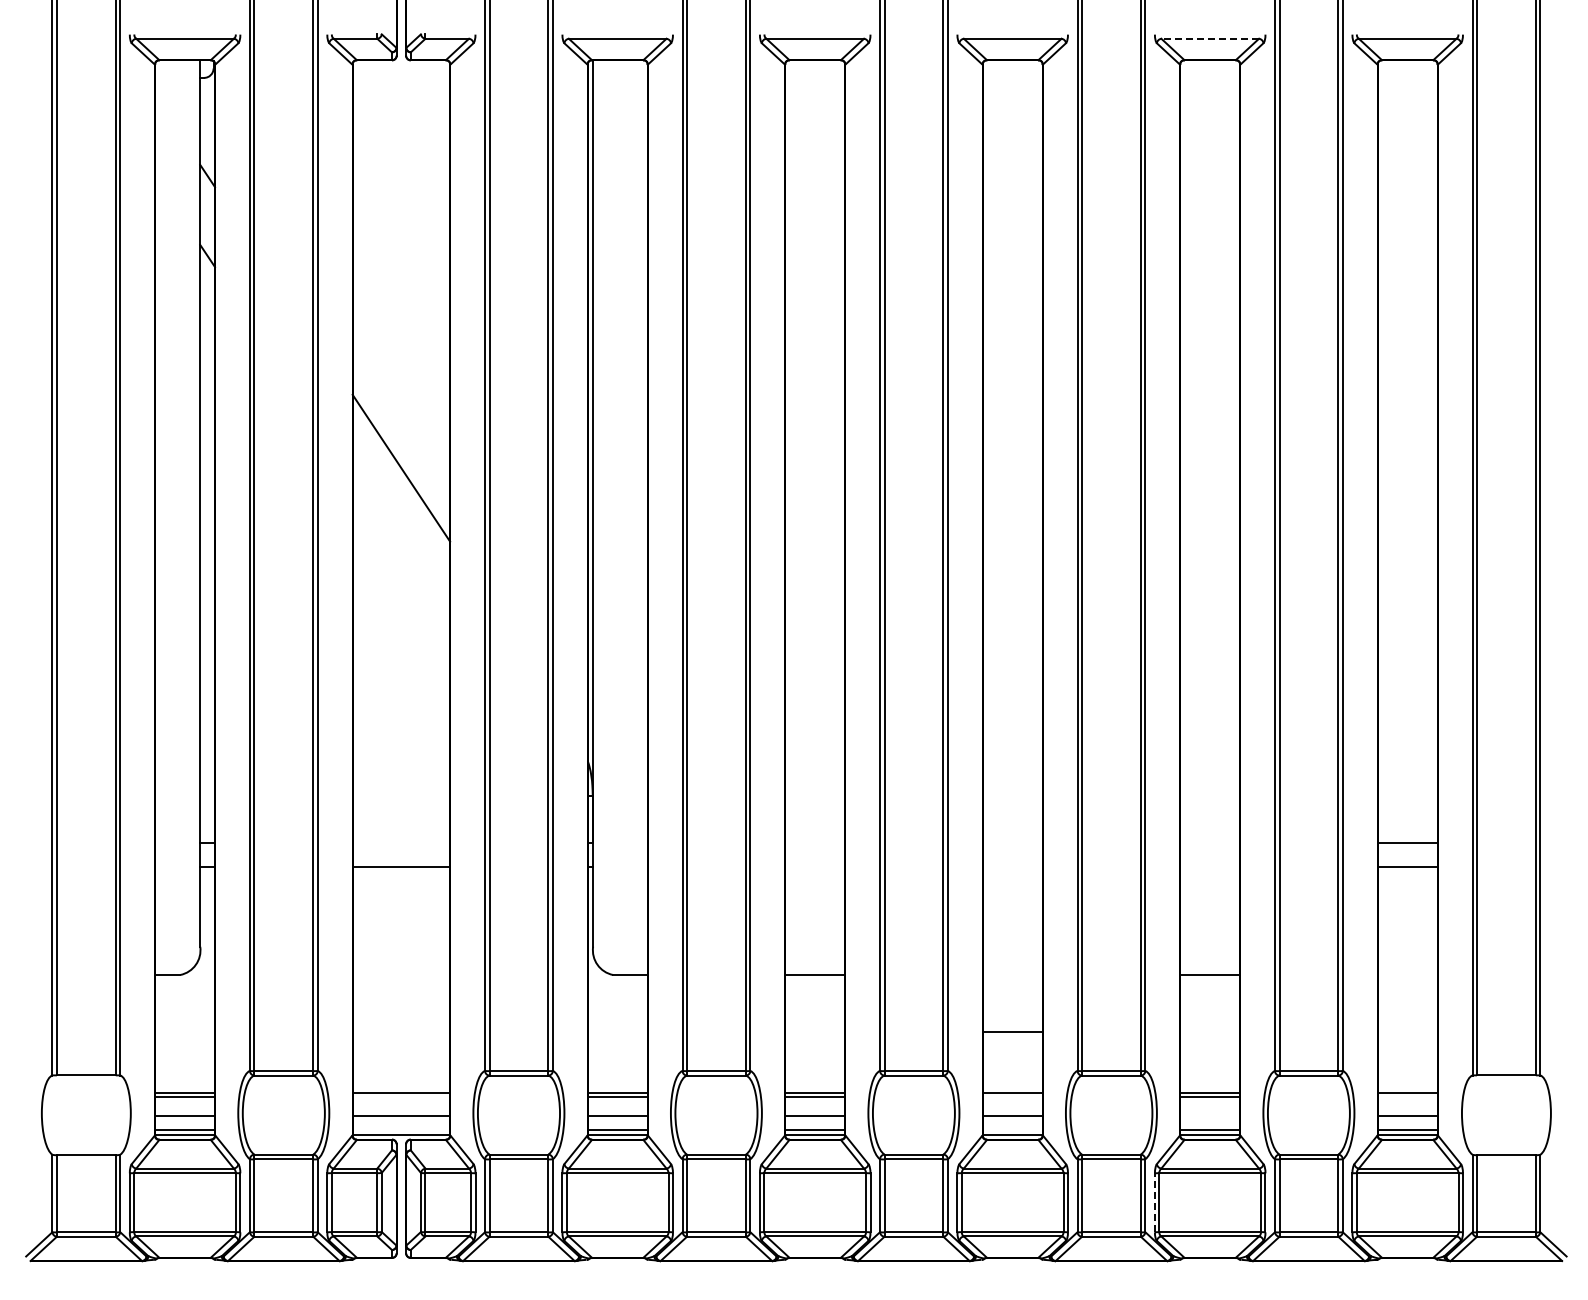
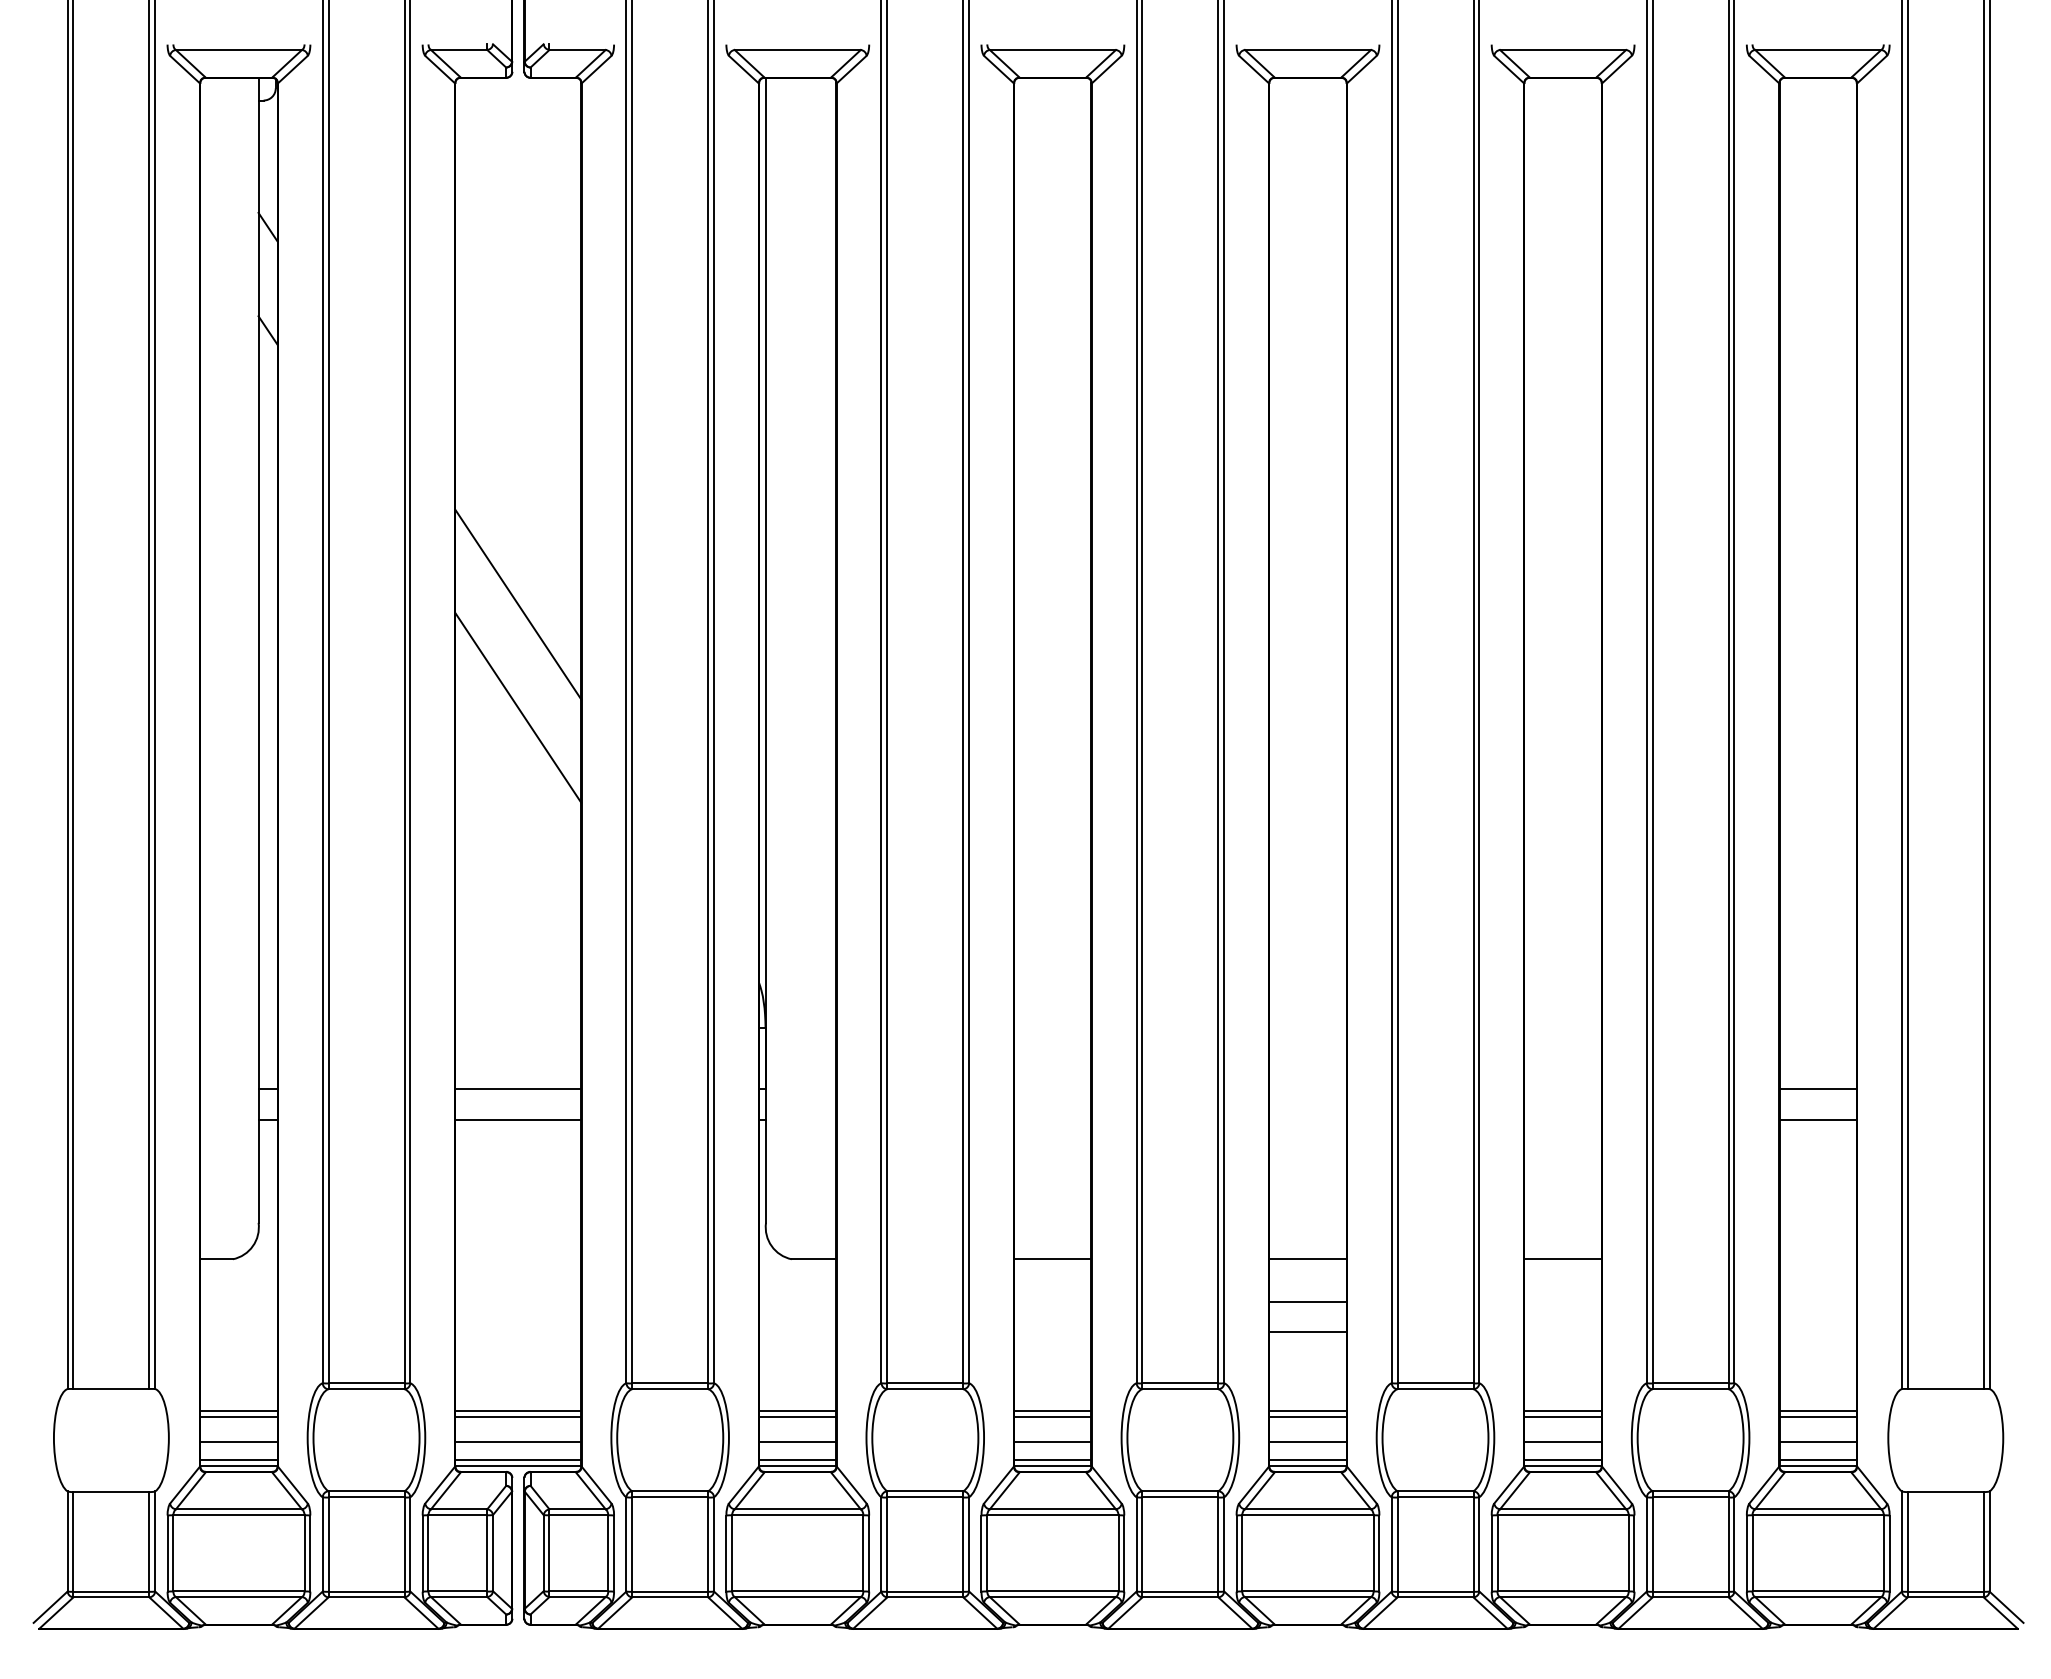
line: (1210, 38) -> (1563, 49), dashed -> solid
line: (401, 547) -> (518, 707), added
line: (401, 843) -> (518, 1089), added
line: (1012, 974) -> (1307, 1258), added
line: (1012, 1007) -> (1307, 1301), added
line: (401, 1097) -> (518, 1417), added
line: (1012, 1097) -> (1307, 1417), added
line: (1407, 1097) -> (1817, 1417), added
line: (1210, 1116) -> (1563, 1442), added
line: (401, 1130) -> (518, 1460), added
line: (1012, 1130) -> (1307, 1460), added
line: (1154, 1202) -> (1491, 1553), dashed -> solid

